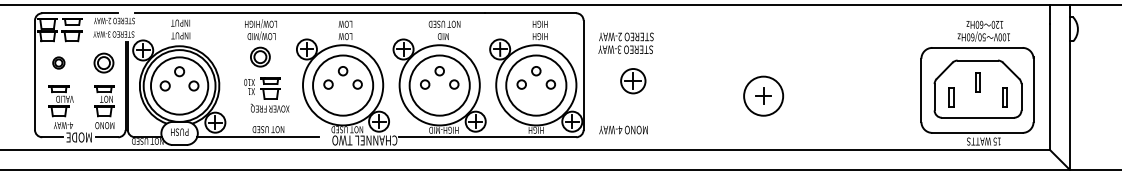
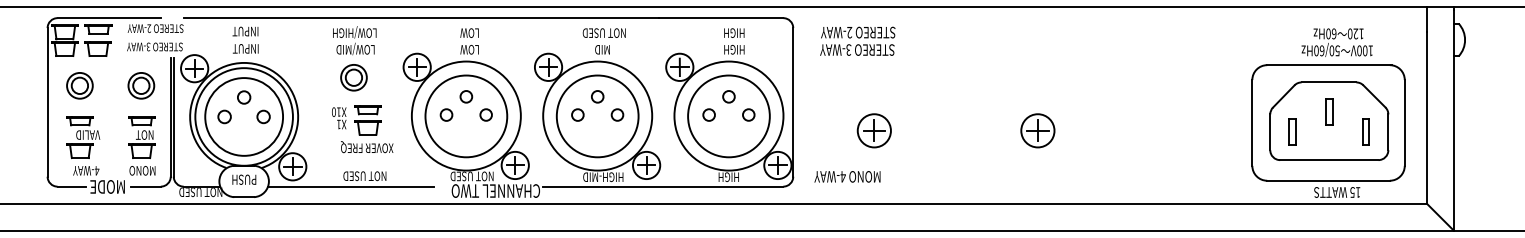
text: (625, 43) -> (856, 41), moved
part: (58, 62) -> (79, 85), size x1.67
part: (633, 81) -> (874, 131), moved
circle: (763, 95) -> (1037, 129), size x0.62

